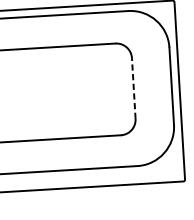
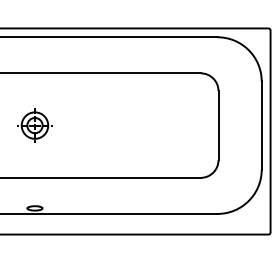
line: (133, 88) -> (218, 125), dashed -> solid

